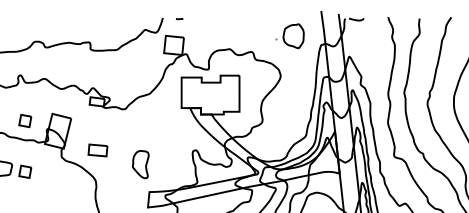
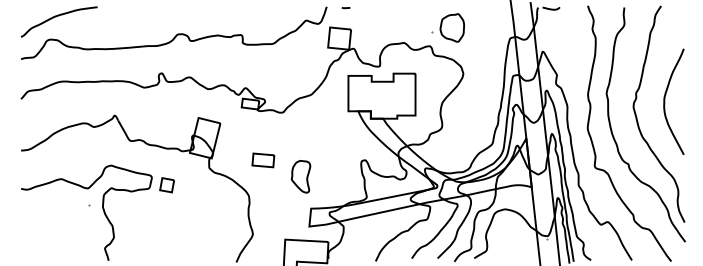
part: (289, 35) -> (447, 27), moved
part: (24, 121) -> (166, 126), removed
part: (98, 150) -> (263, 160), moved

